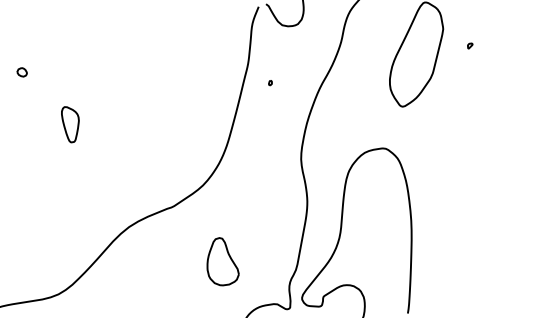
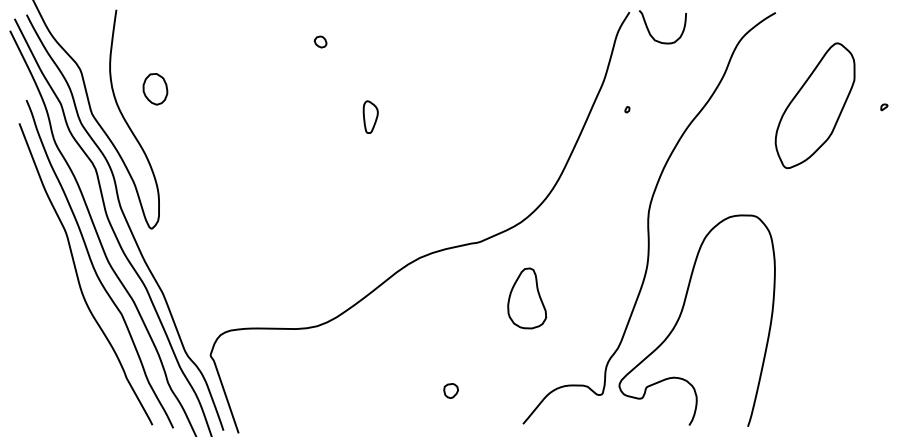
part: (71, 123) -> (370, 116), size x0.7
part: (221, 261) -> (527, 298), moved

